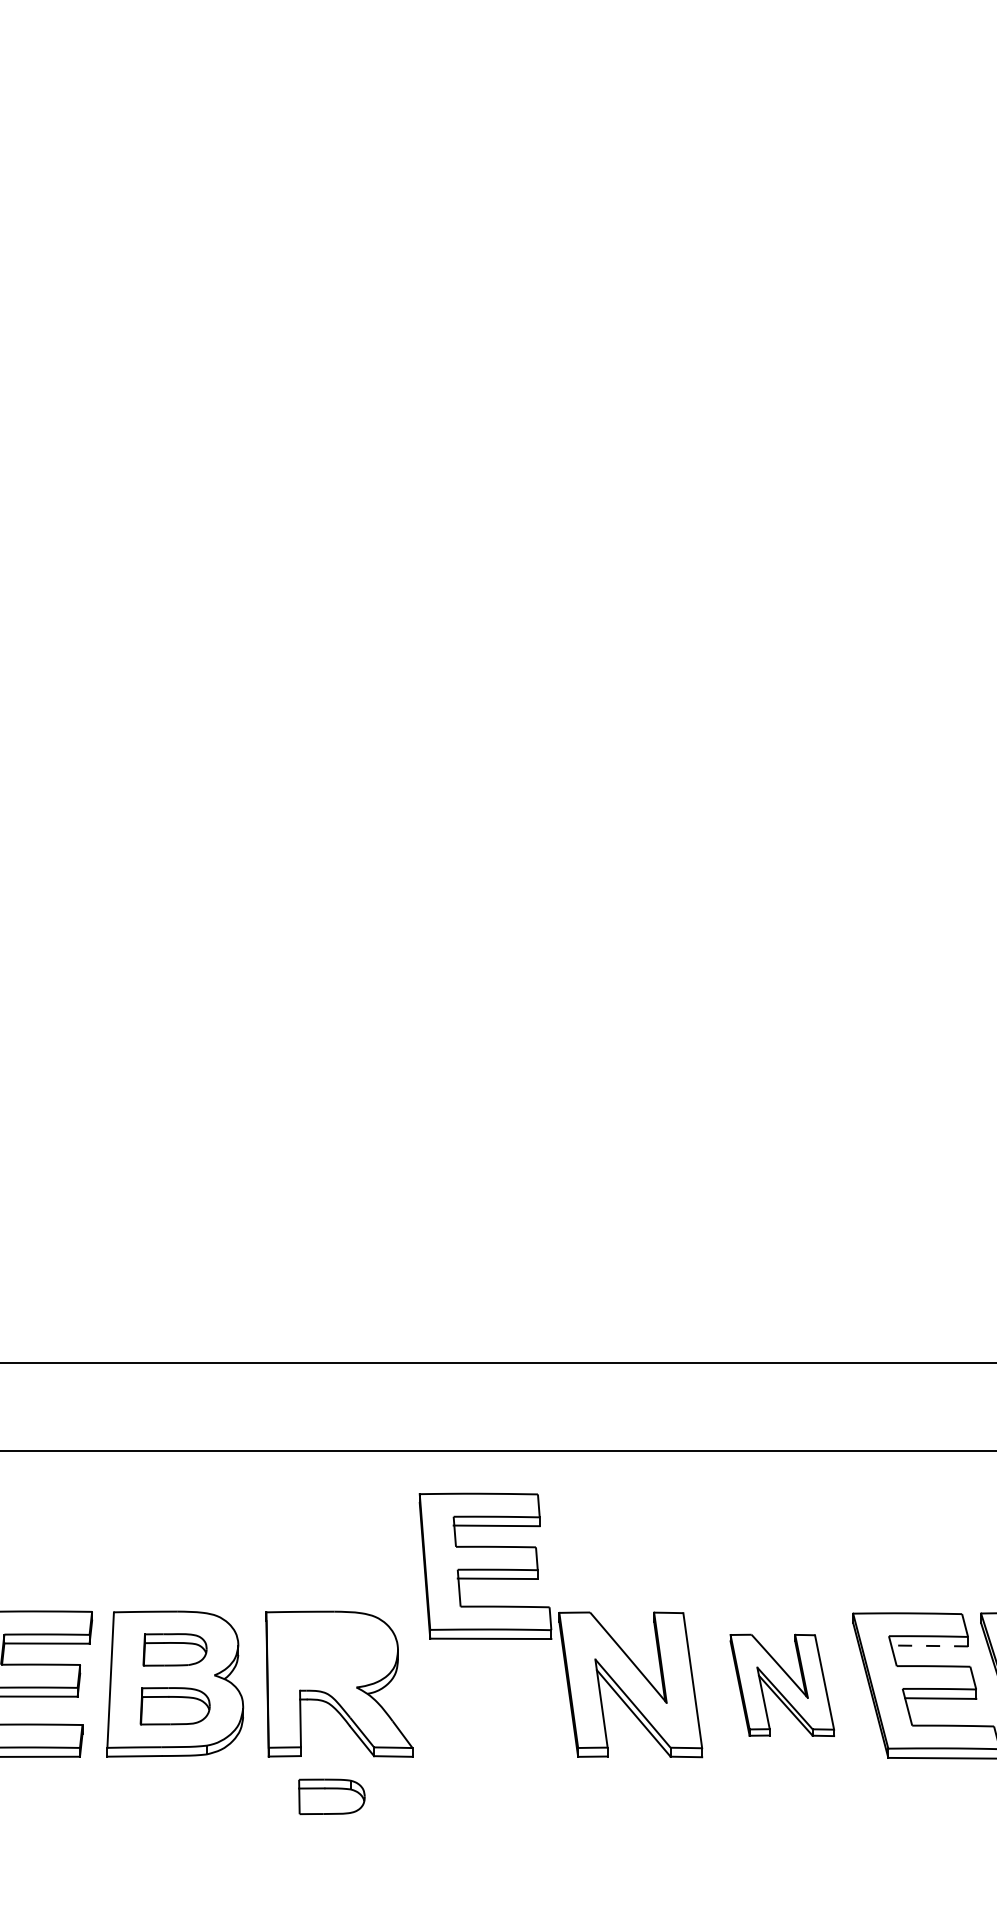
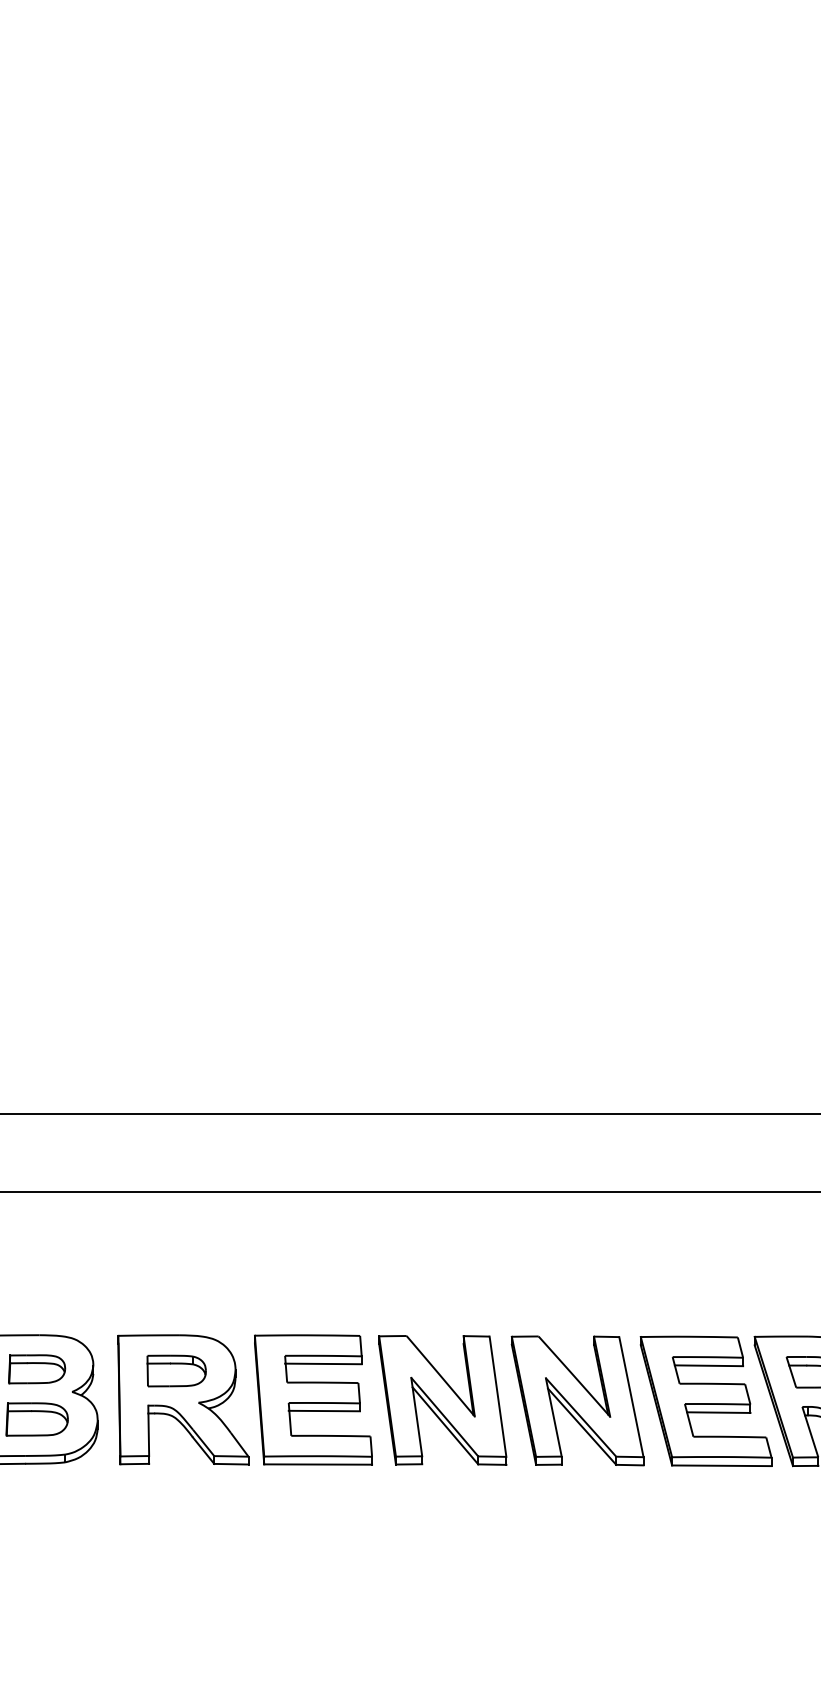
part: (485, 1565) -> (313, 1399), moved
line: (929, 1645) -> (708, 1365), dashed -> solid
part: (782, 1685) -> (577, 1400), size x1.43
part: (331, 1796) -> (176, 1370), moved

